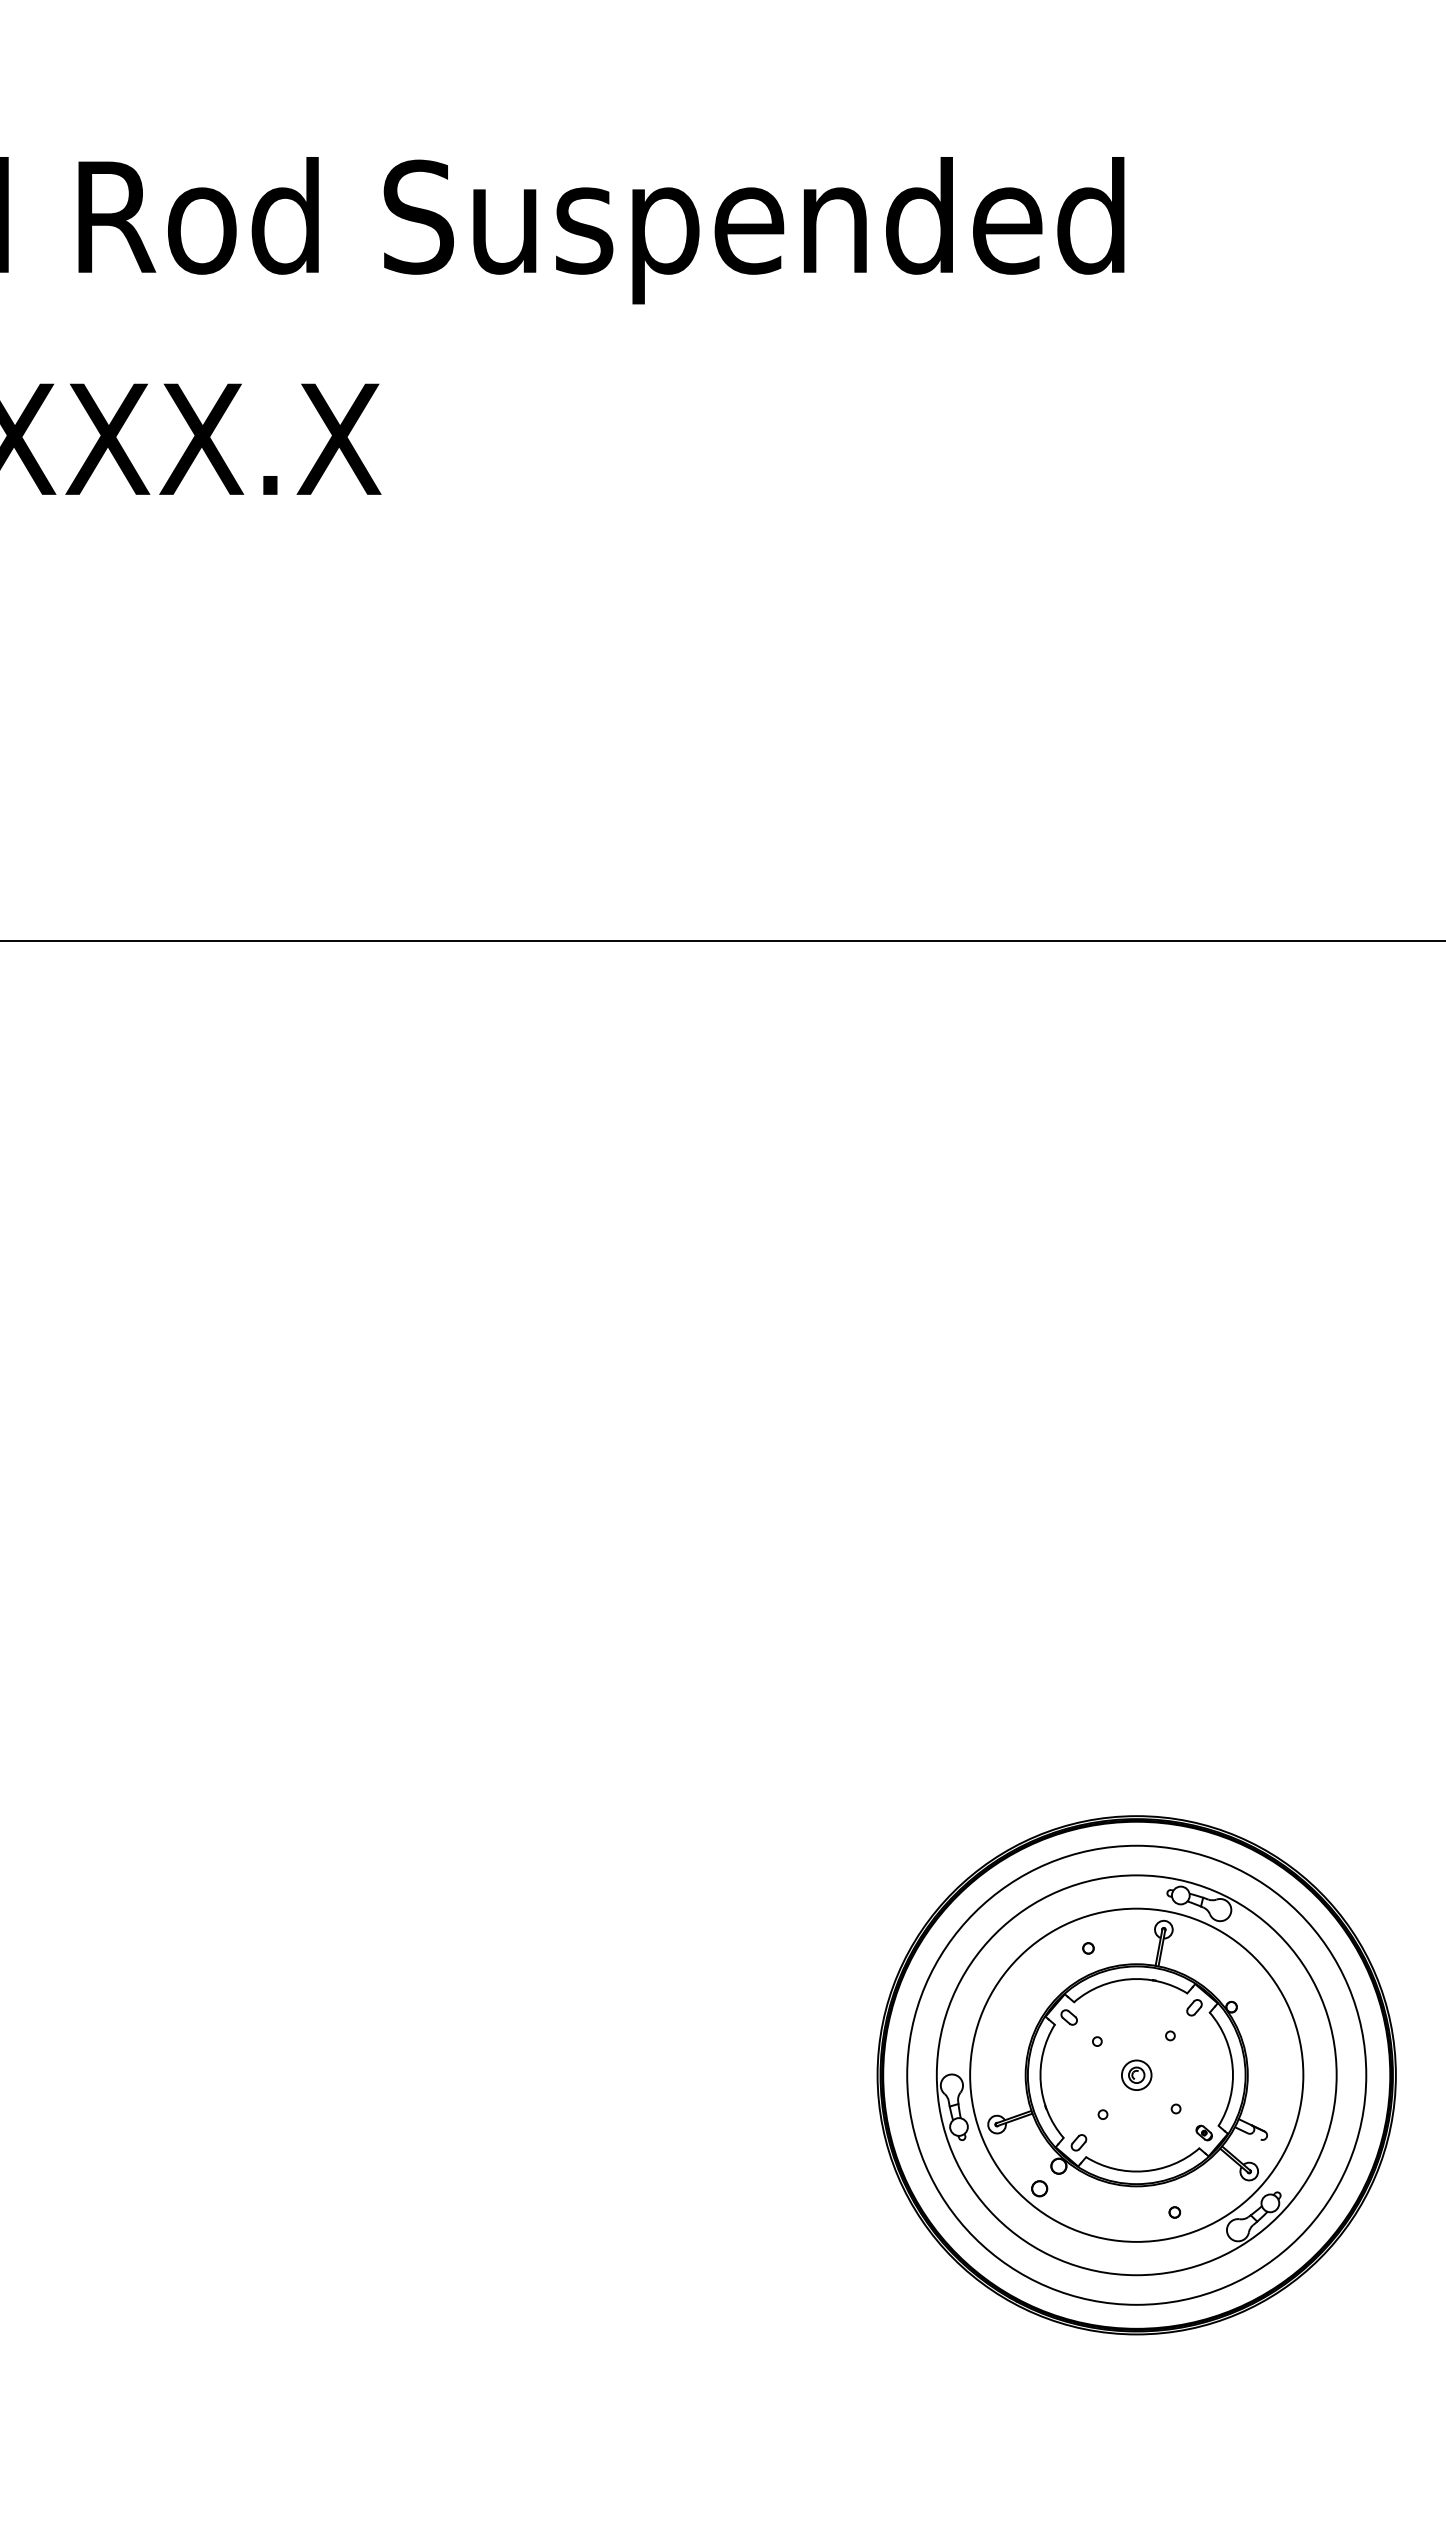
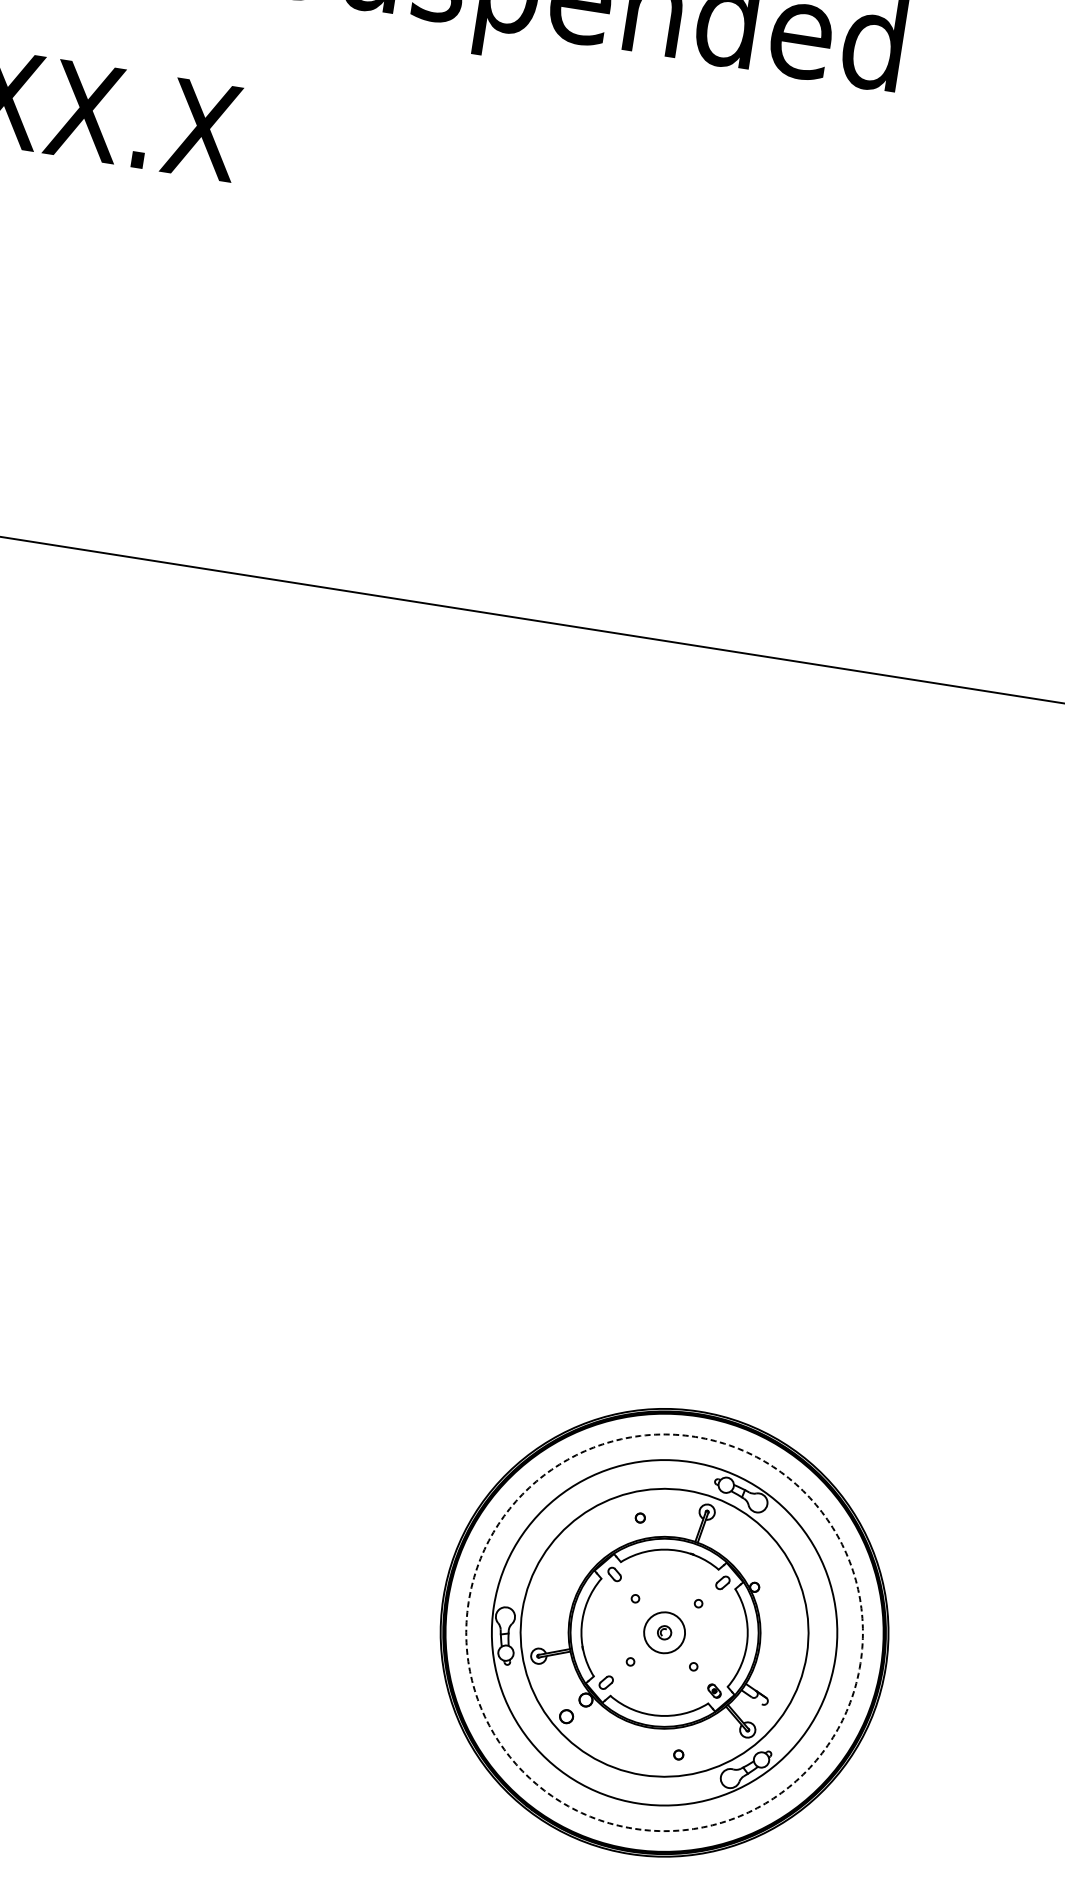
circle: (1136, 2074) -> (664, 1632), solid -> dashed
circle: (1136, 2075) -> (664, 1632), size x1.6

